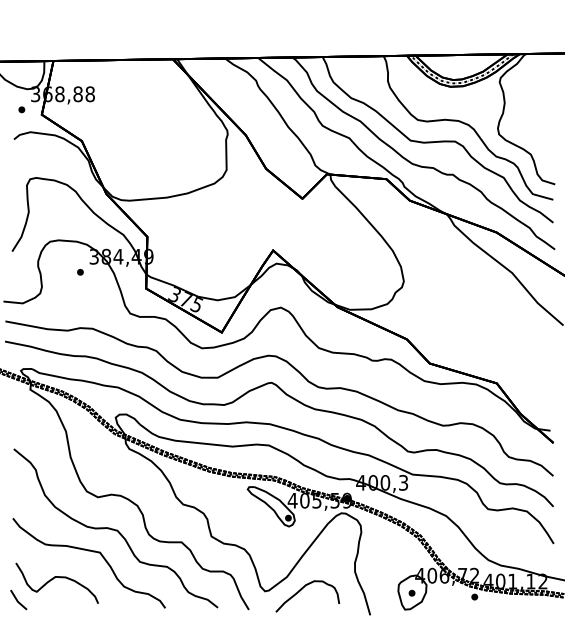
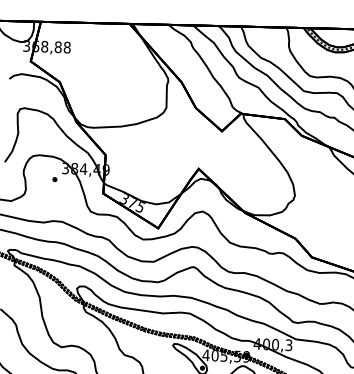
part: (21, 109) -> (15, 56), removed

